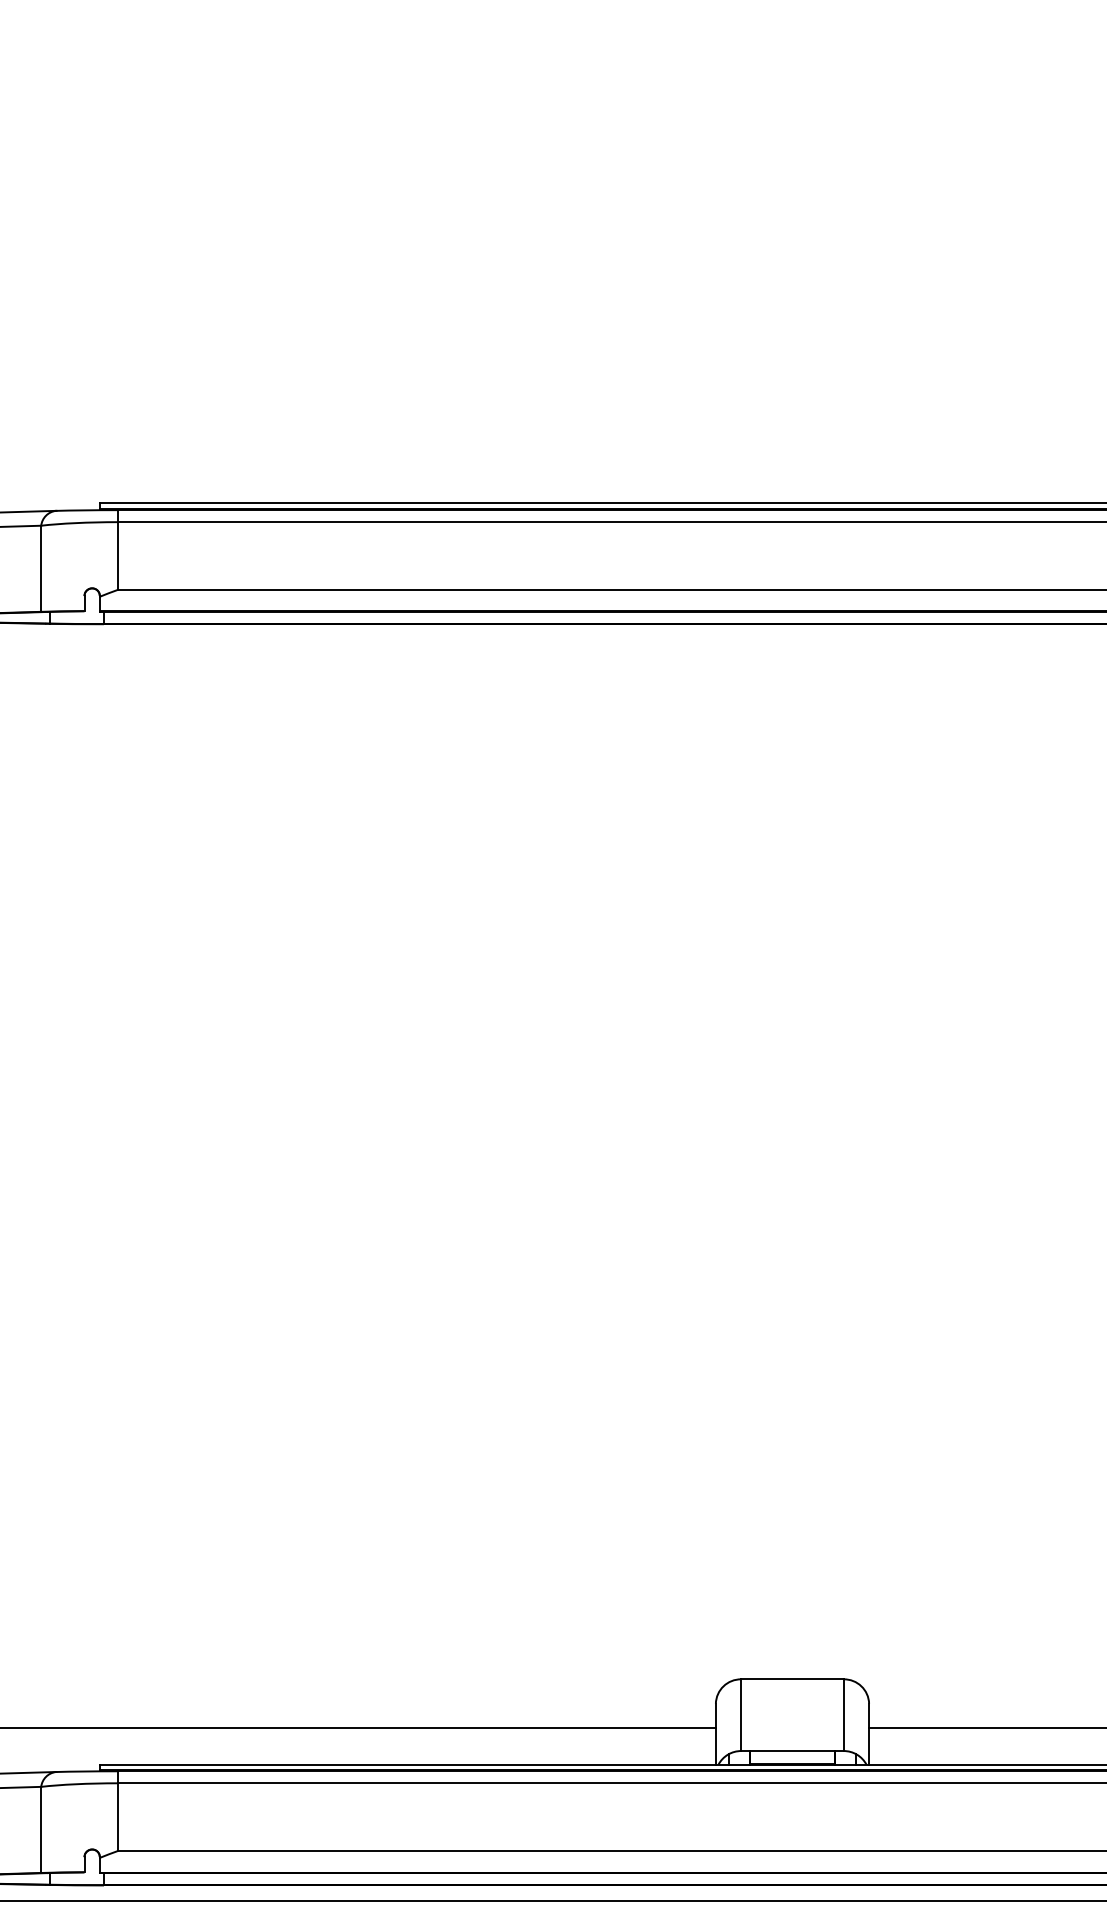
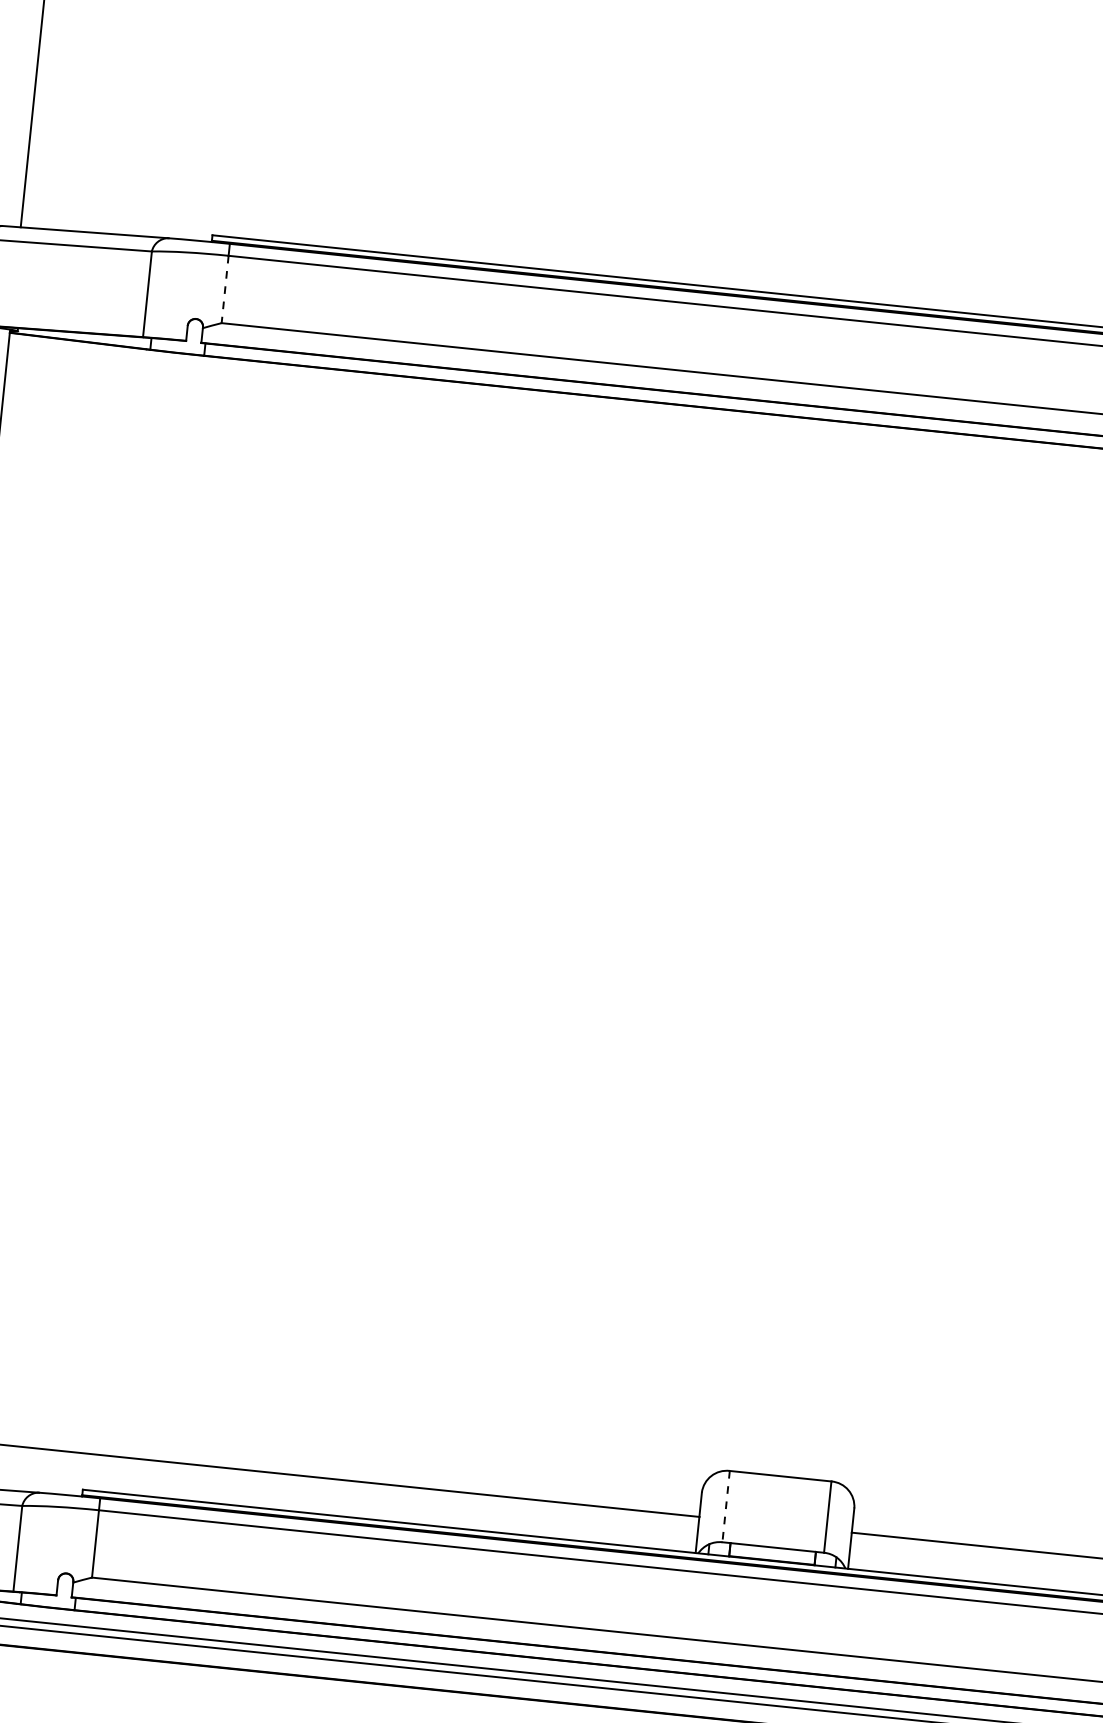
line: (117, 556) -> (224, 289), solid -> dashed
line: (741, 1715) -> (726, 1506), solid -> dashed

